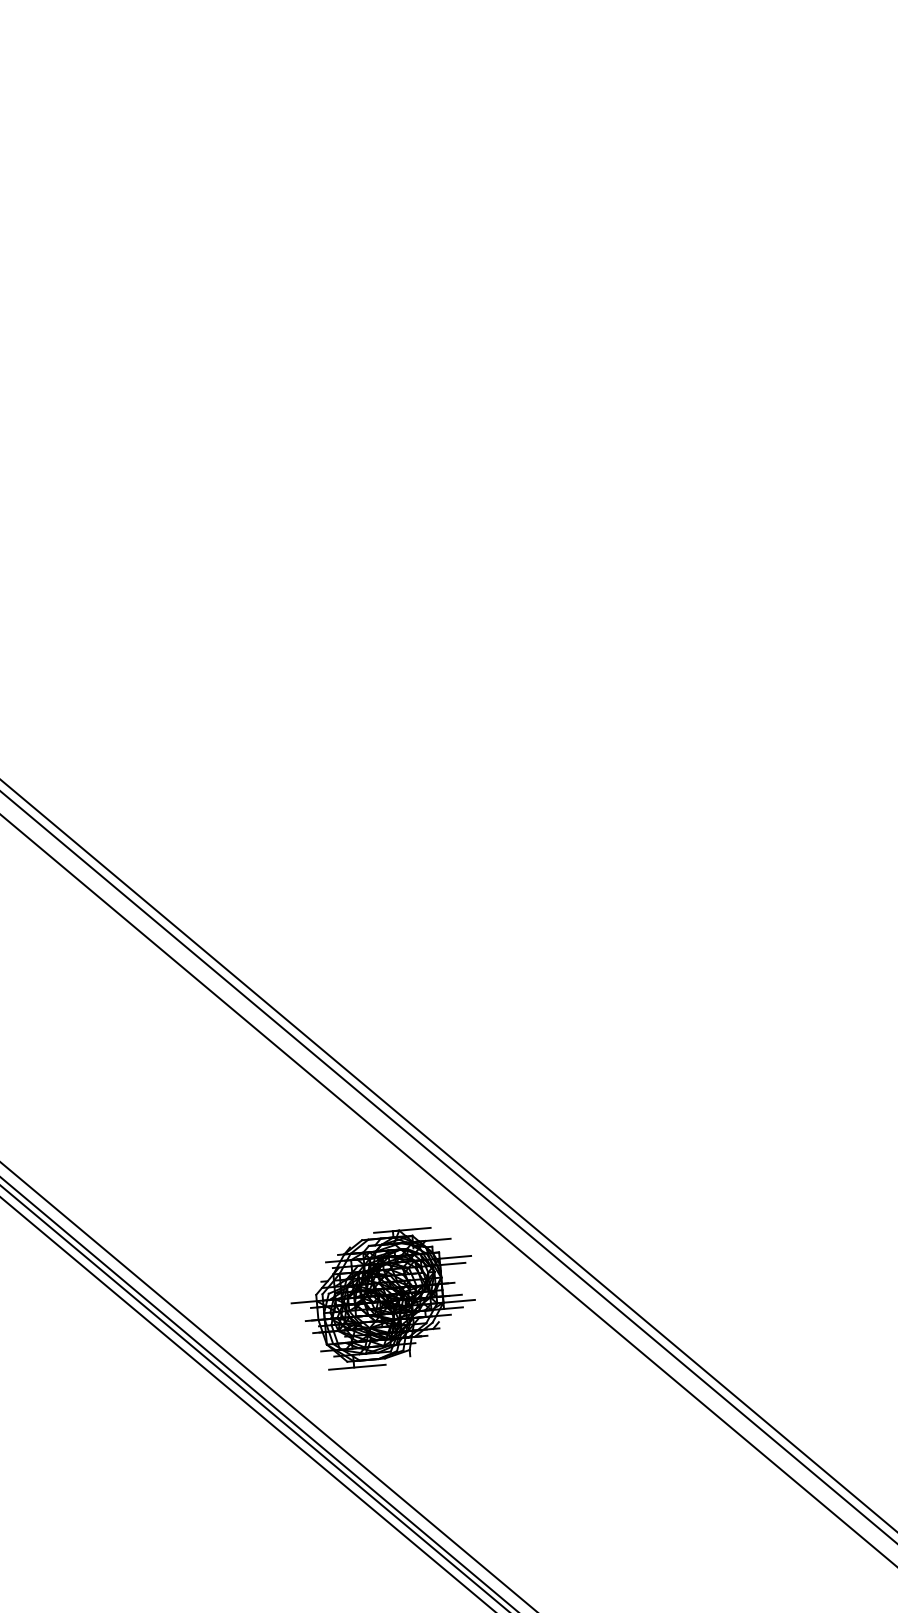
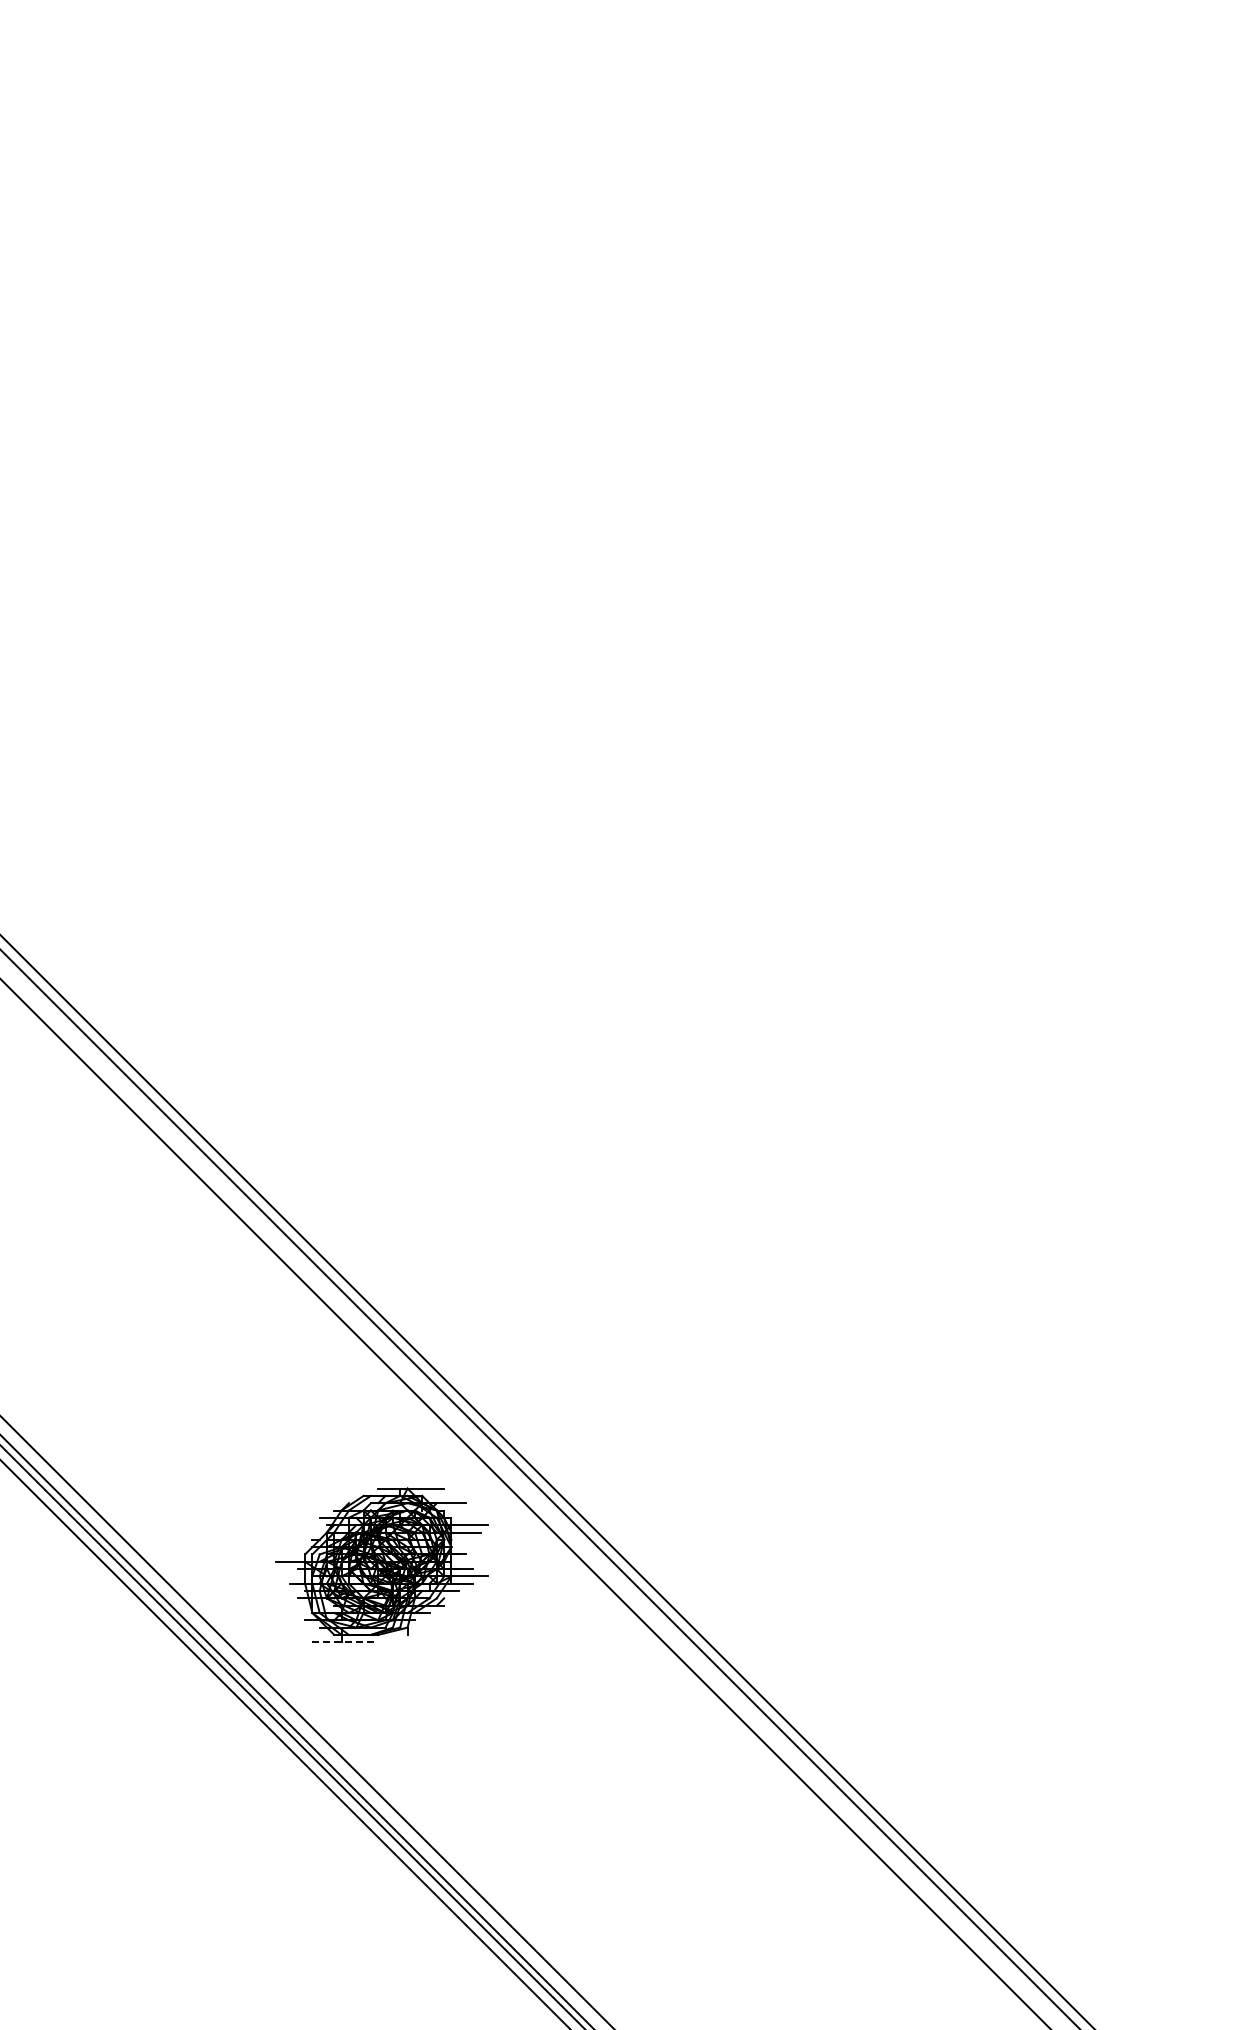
line: (357, 1367) -> (345, 1642), solid -> dashed

